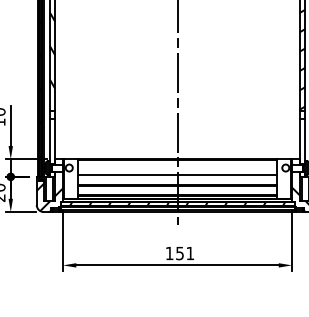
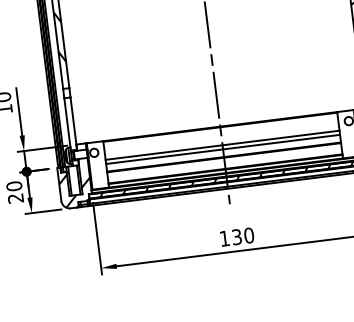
line: (177, 178) -> (223, 149), added
text: (185, 253) -> (243, 236), 151 -> 130

